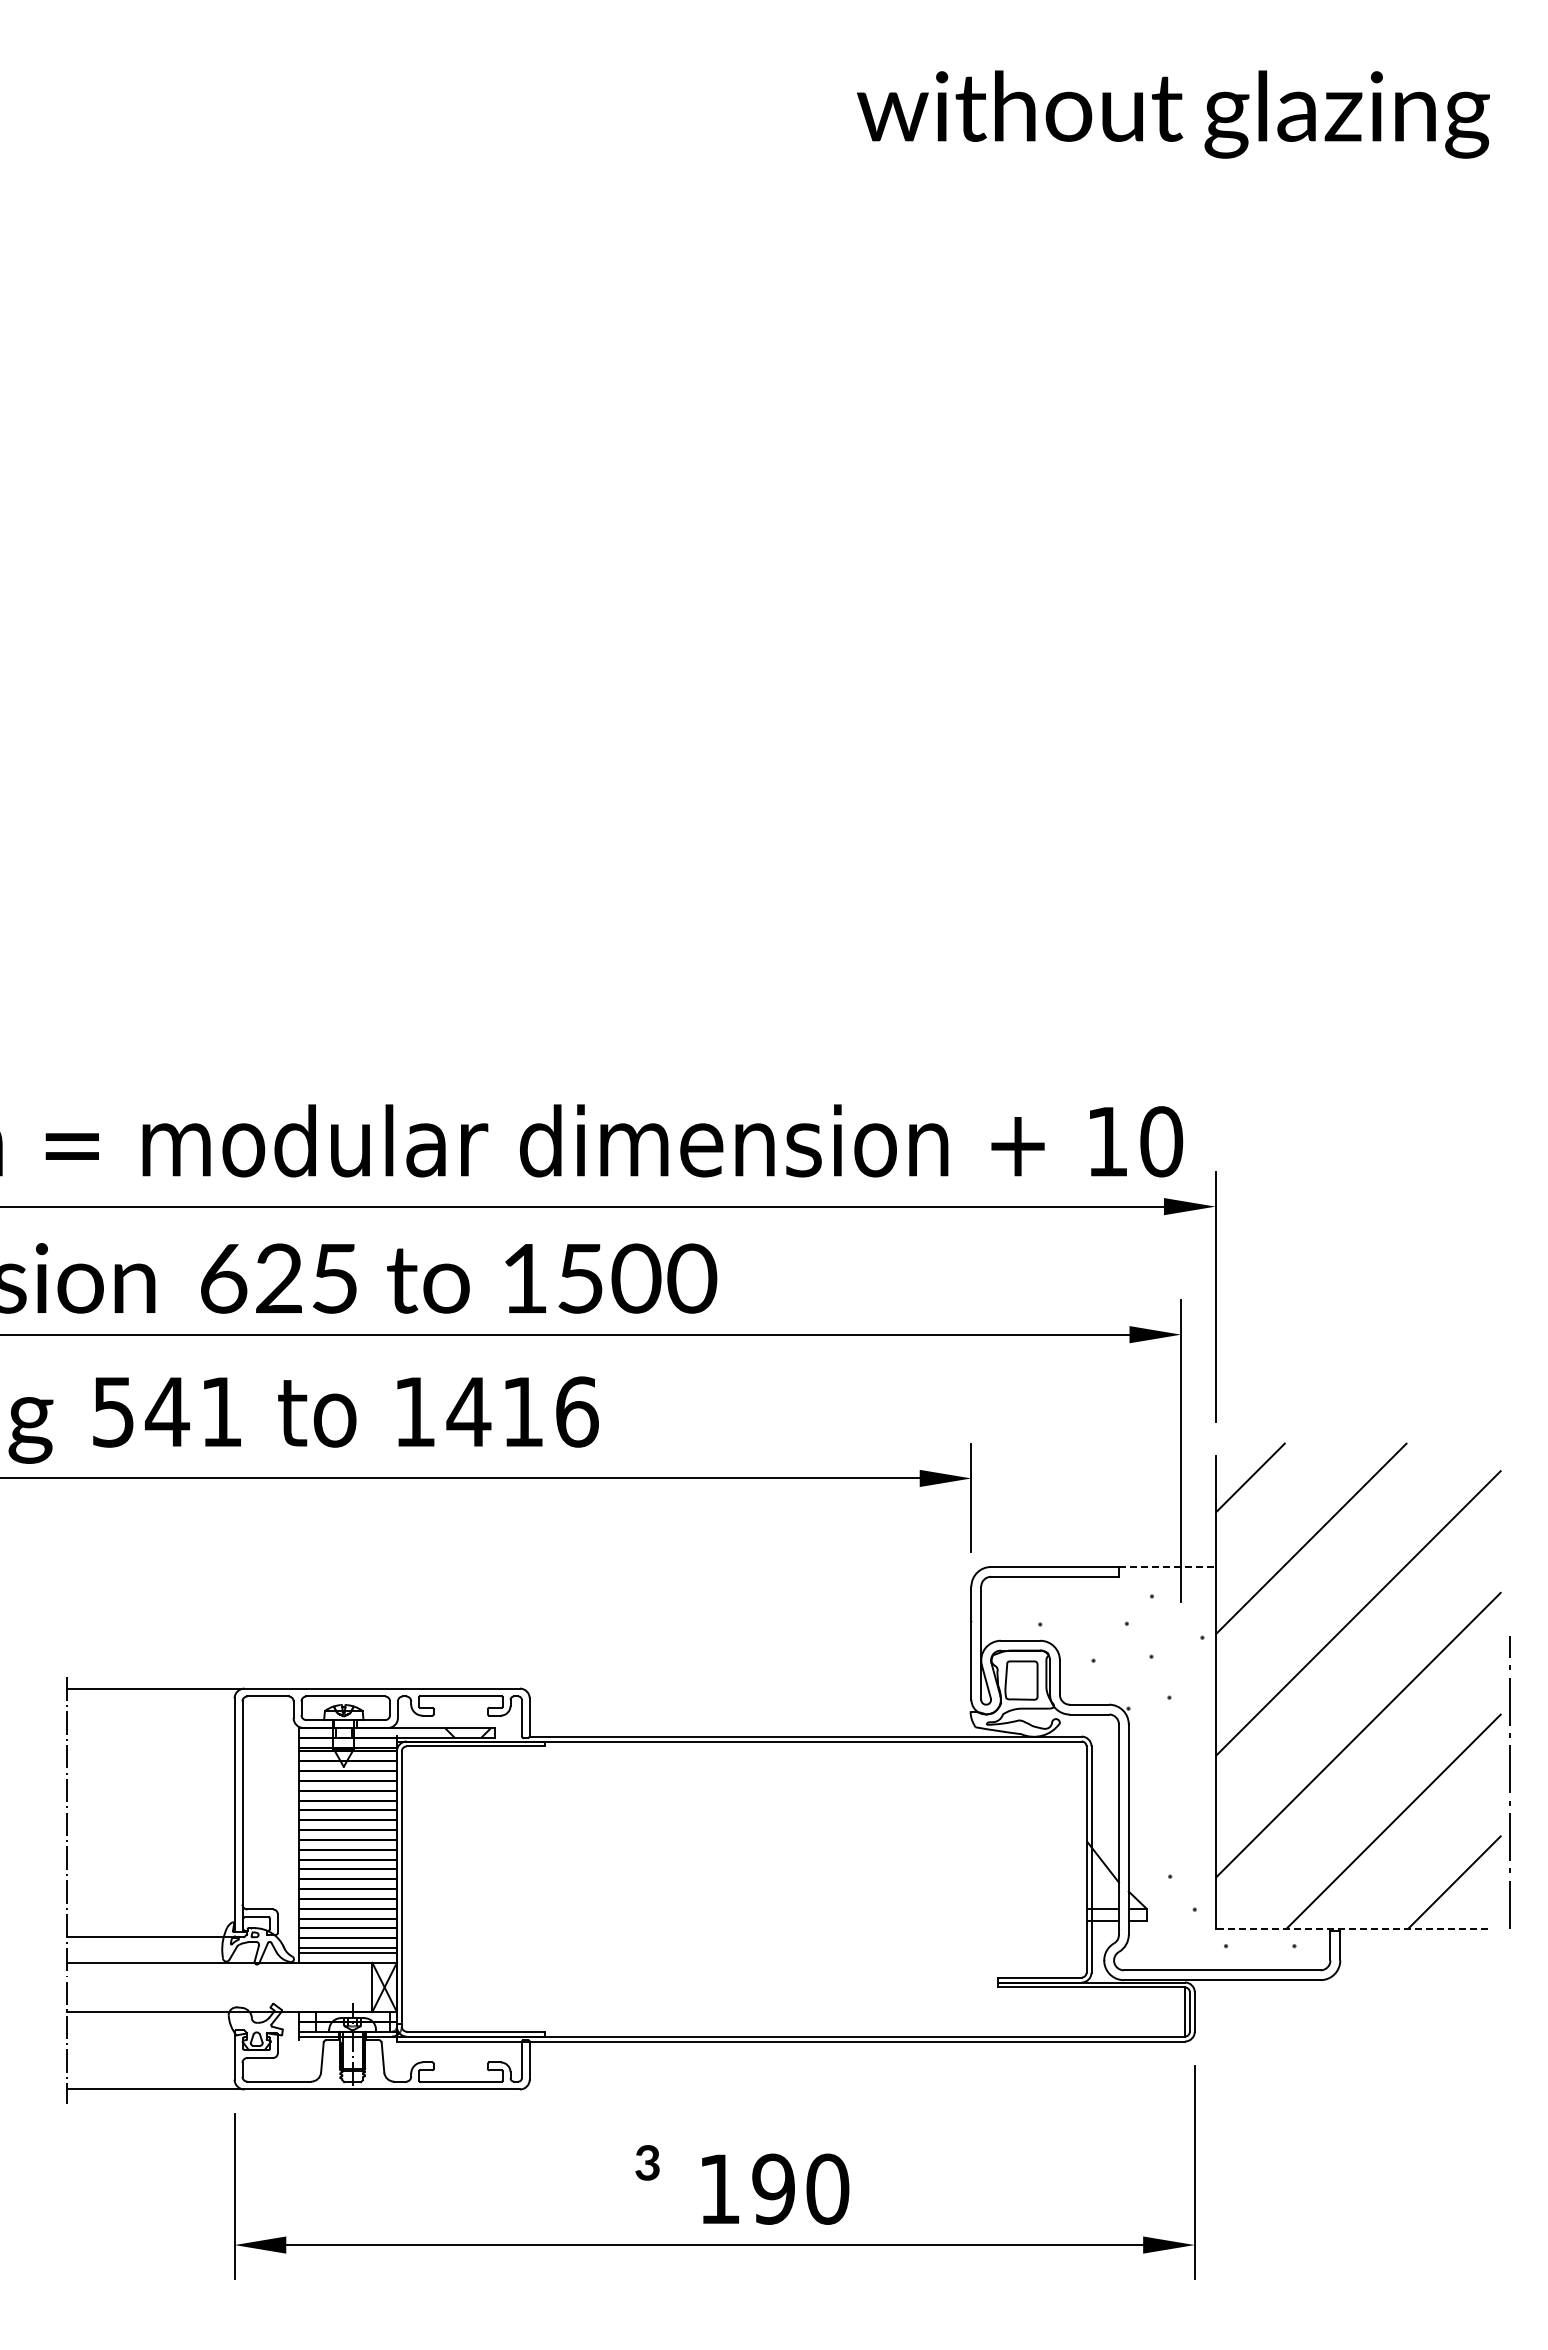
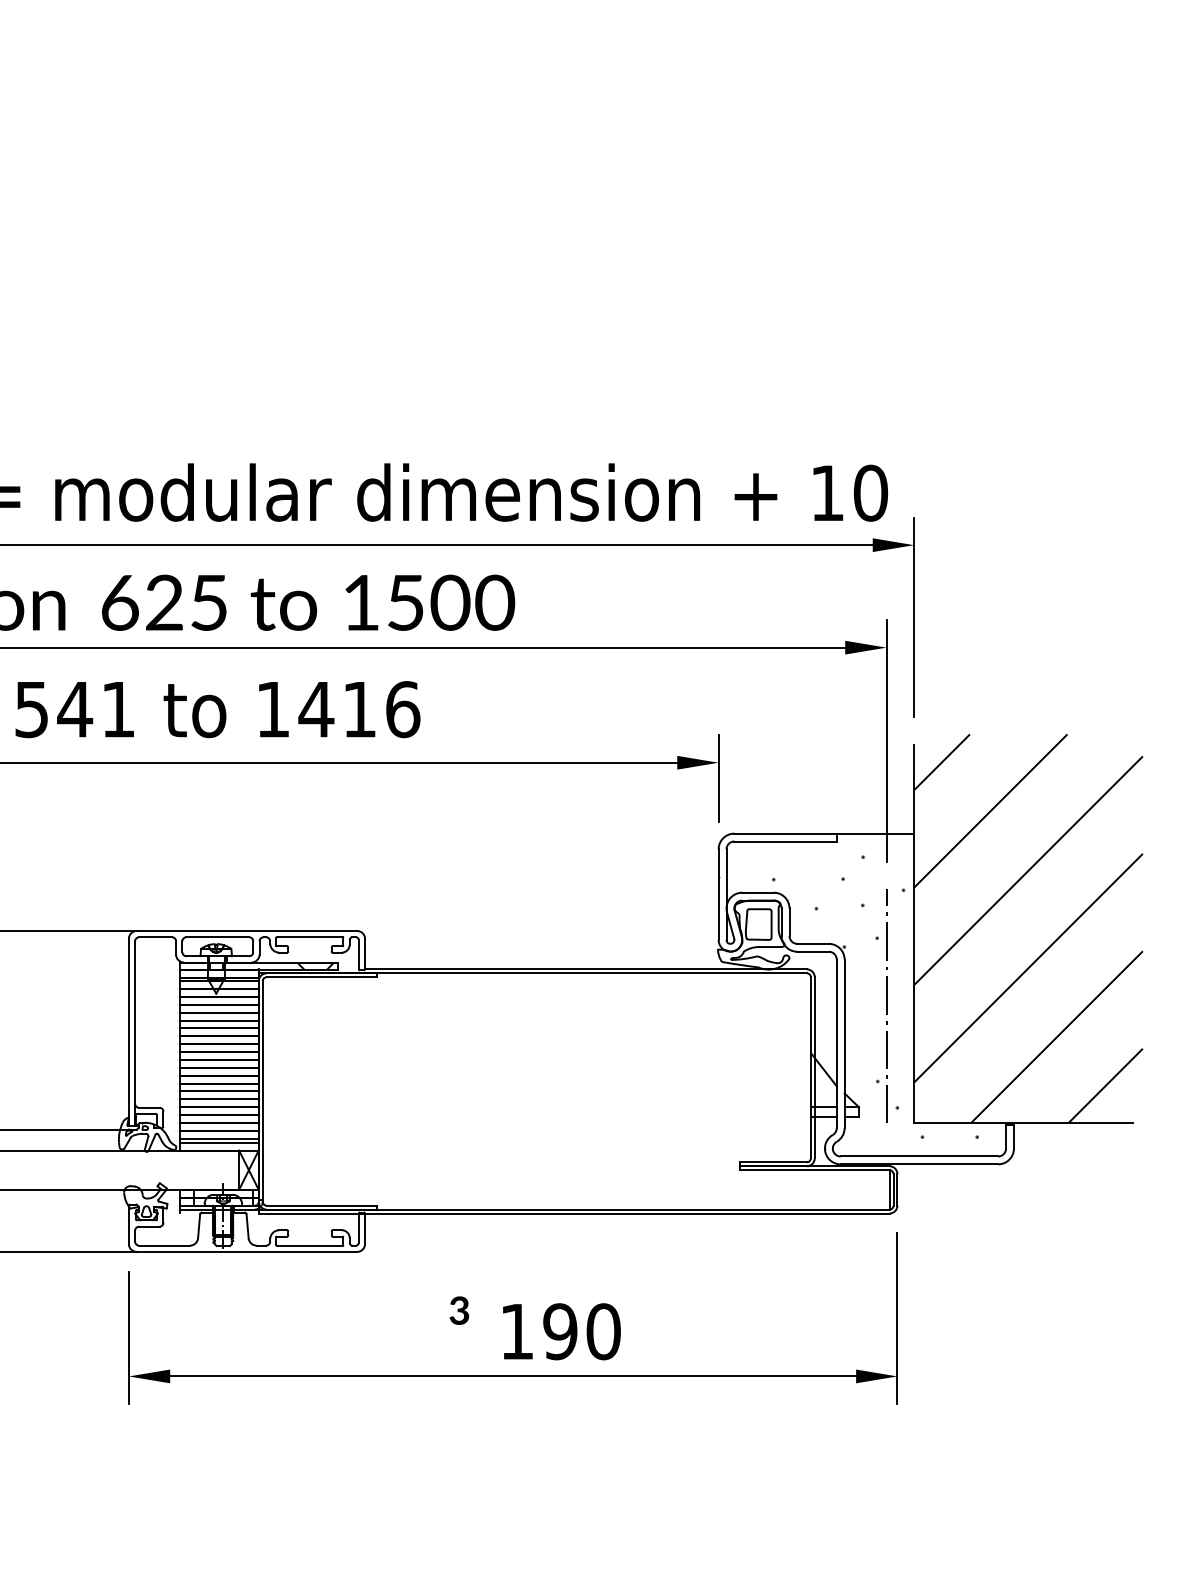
line: (1167, 1566) -> (875, 833), dashed -> solid
line: (1509, 1782) -> (886, 1006), moved
line: (1351, 1928) -> (1022, 1123), dashed -> solid

